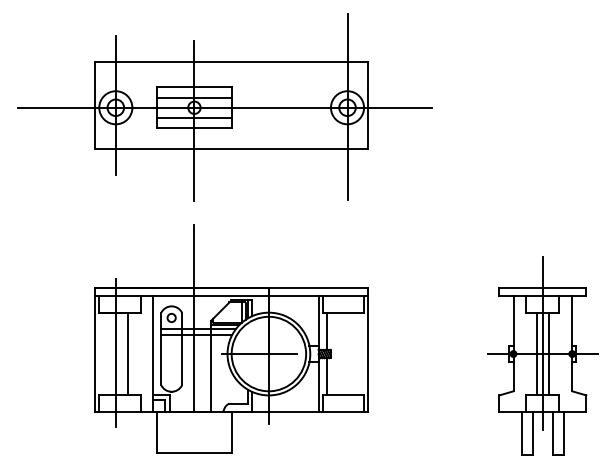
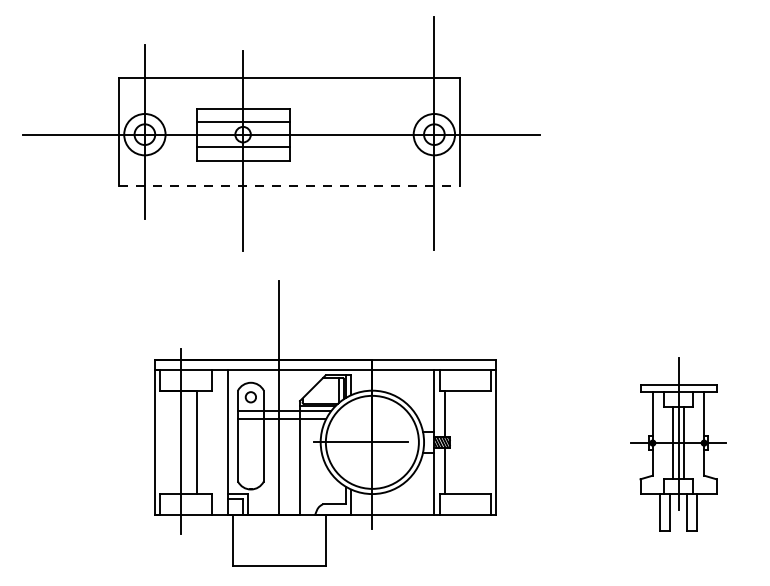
line: (231, 149) -> (289, 186), solid -> dashed
part: (231, 338) -> (325, 422), moved
part: (542, 355) -> (677, 444), size x0.7

